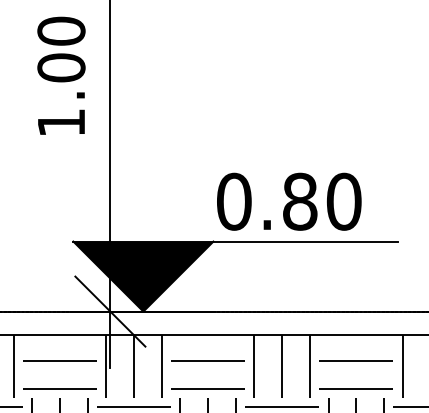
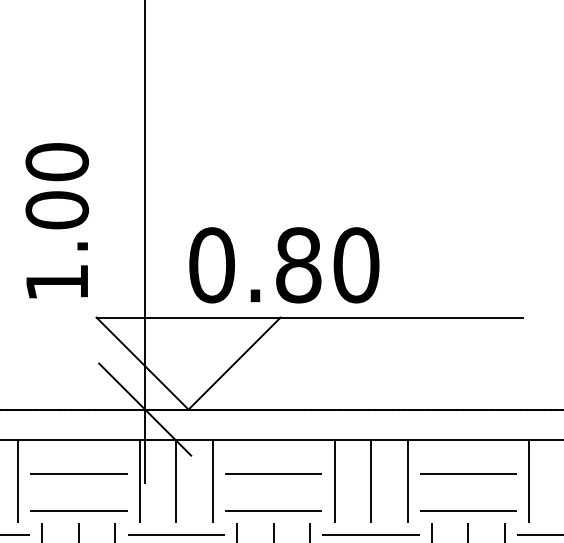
text: (61, 75) -> (57, 220), moved
text: (289, 201) -> (284, 264), moved
fill: (143, 276) -> (188, 363), removed

